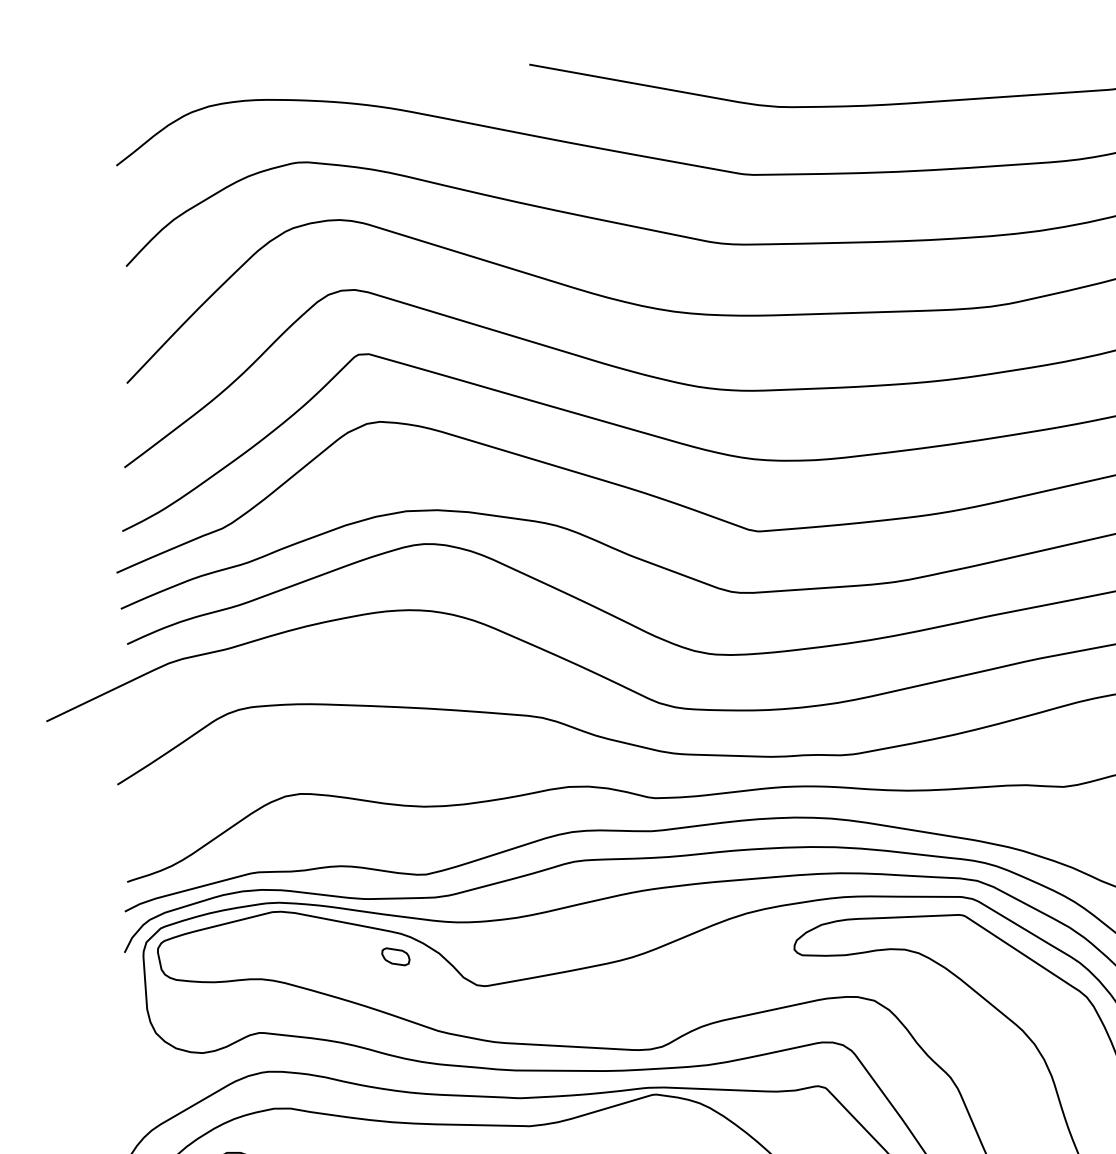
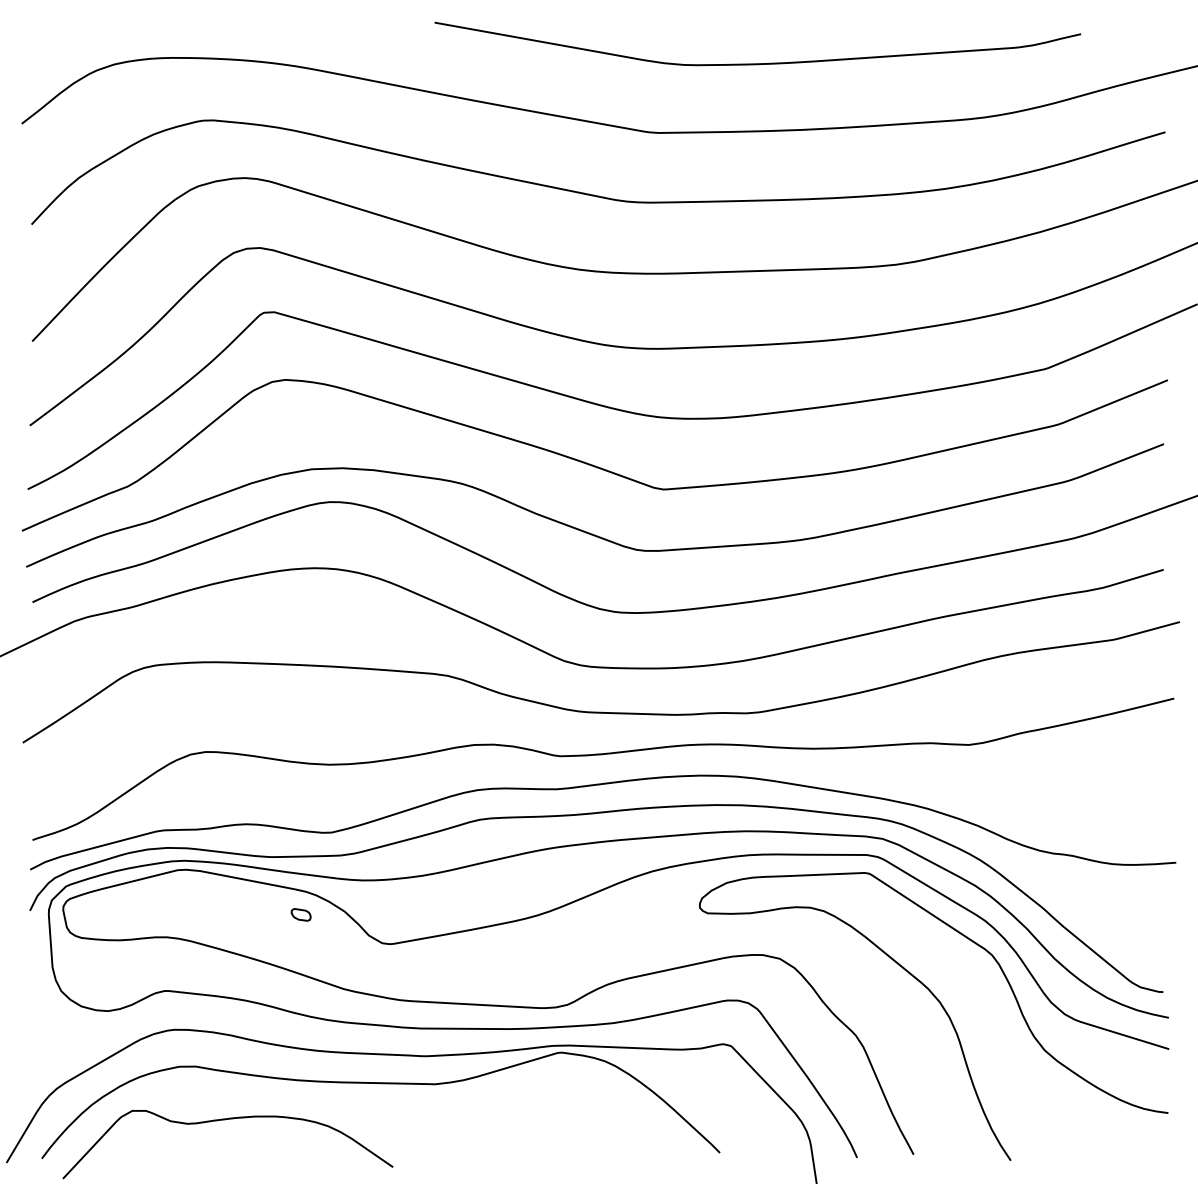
part: (395, 956) -> (300, 914), size x0.7

